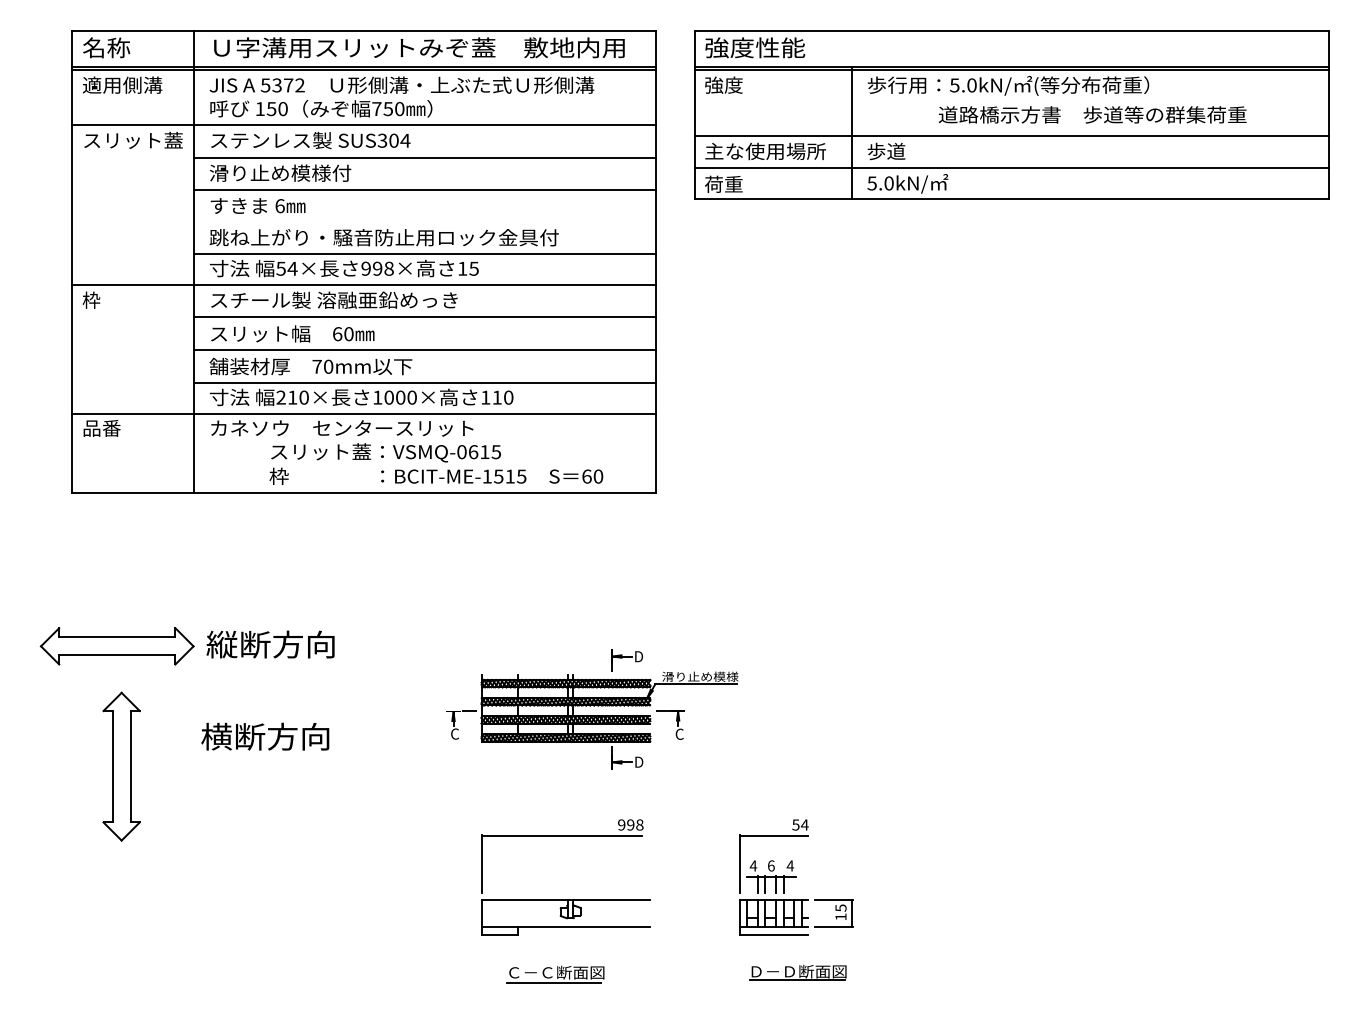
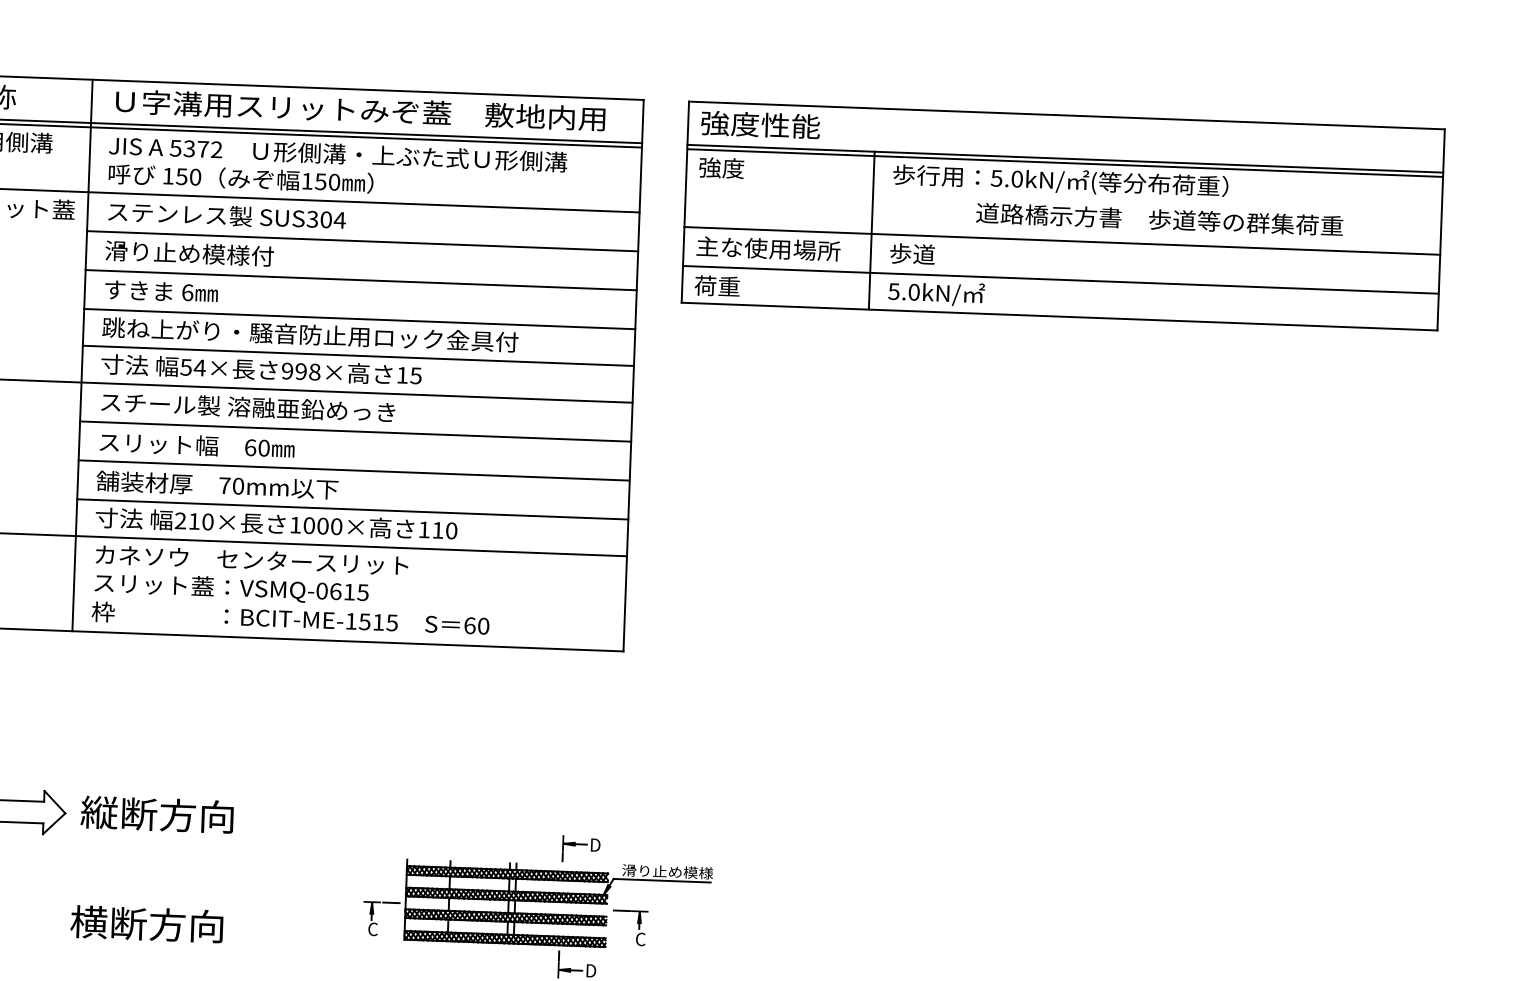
text: (376, 108) -> (306, 180), 750 -> 150
line: (424, 222) -> (359, 318), added
text: (436, 463) -> (291, 603), moved

